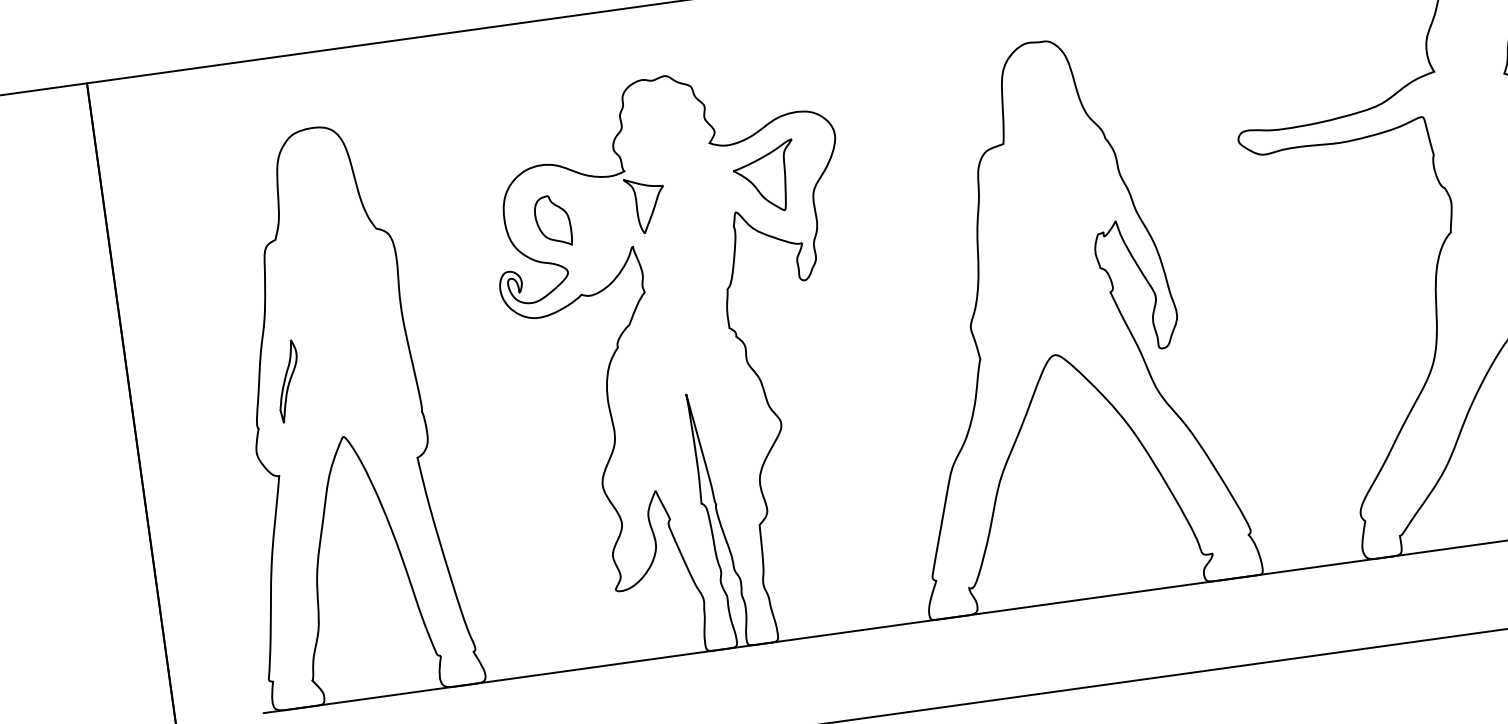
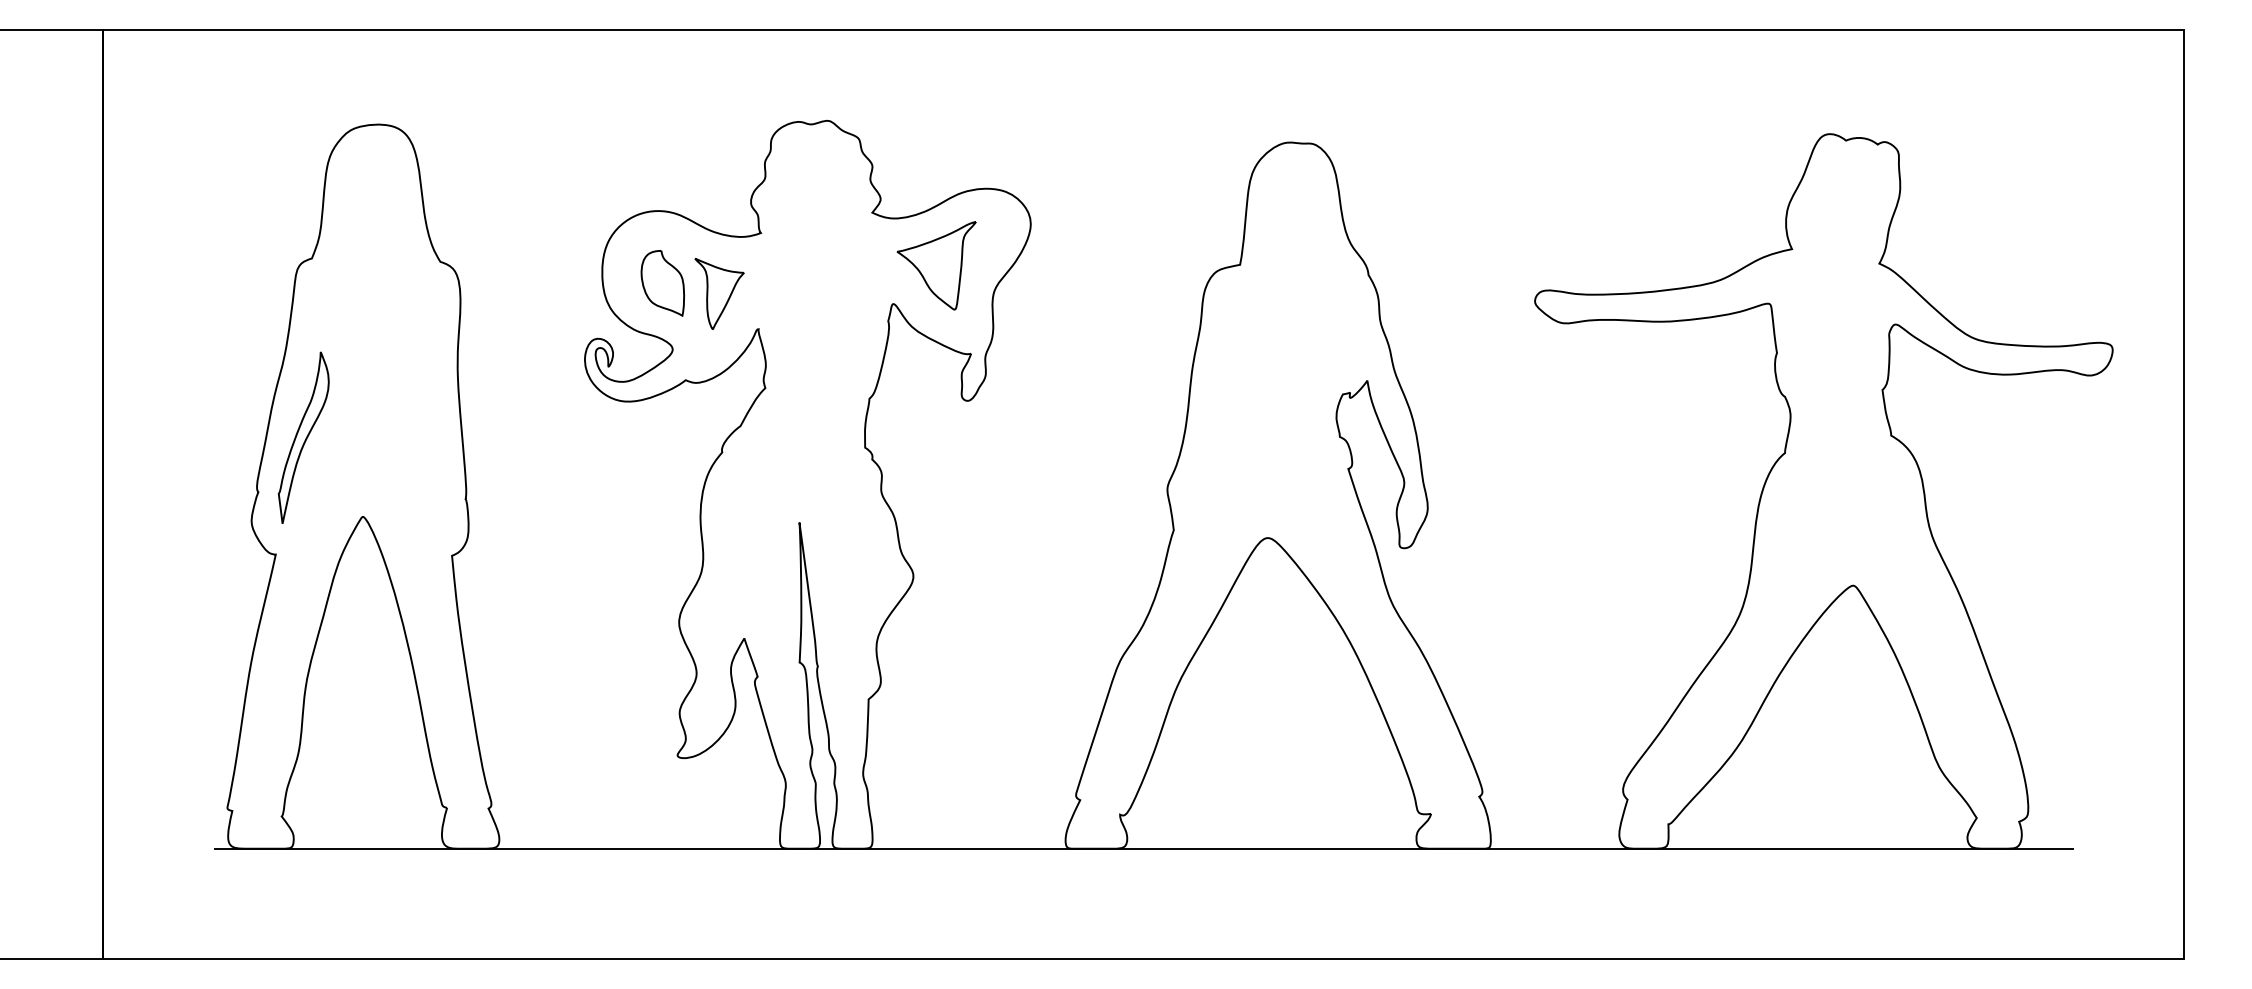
part: (646, 204) -> (719, 293), moved
part: (288, 381) -> (303, 437), size x1.67

